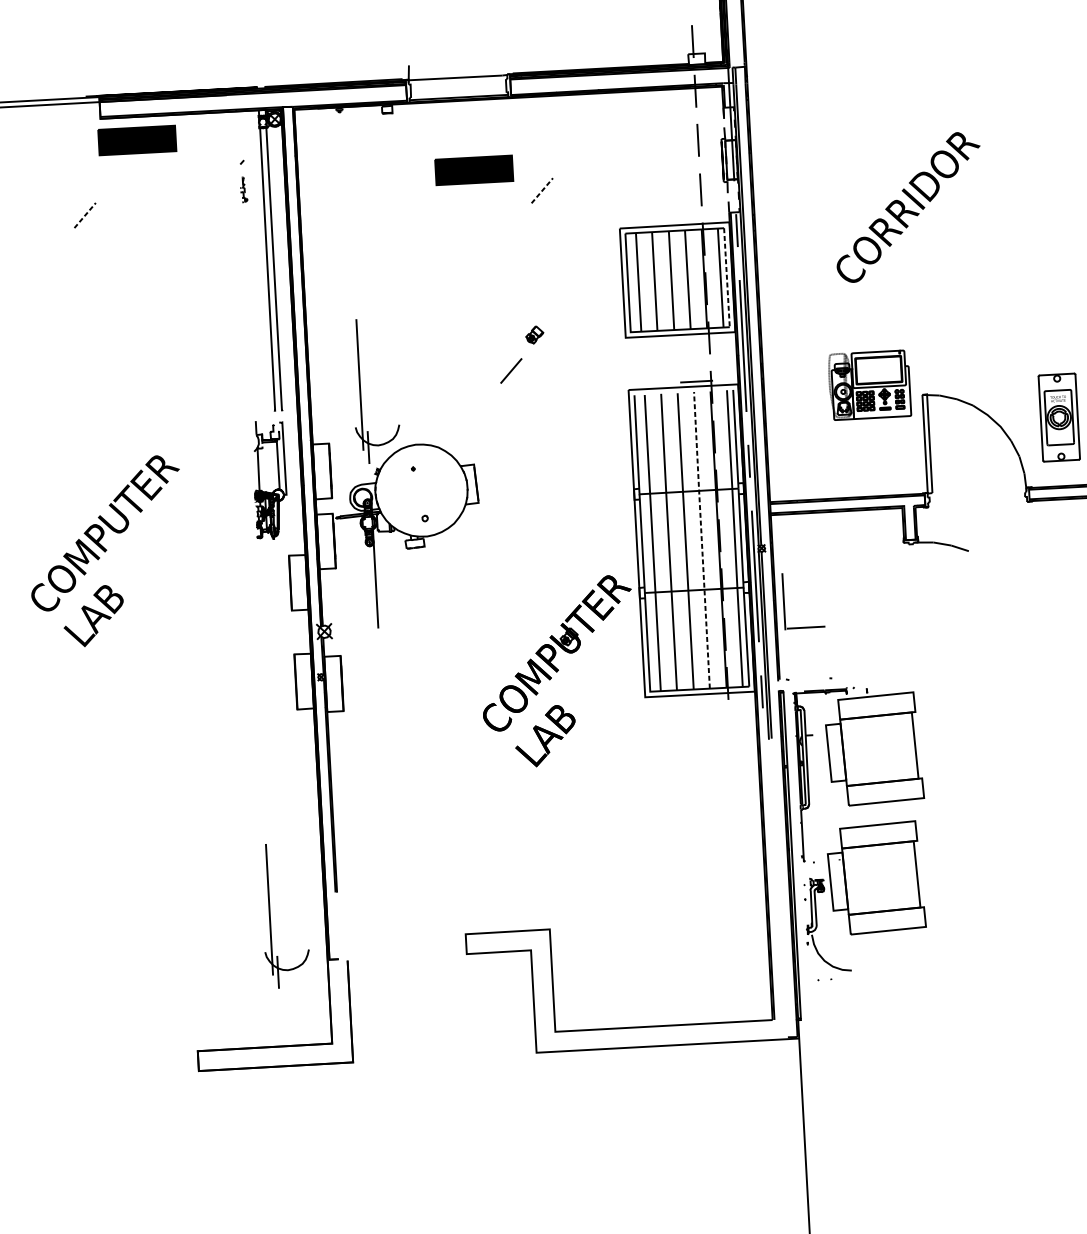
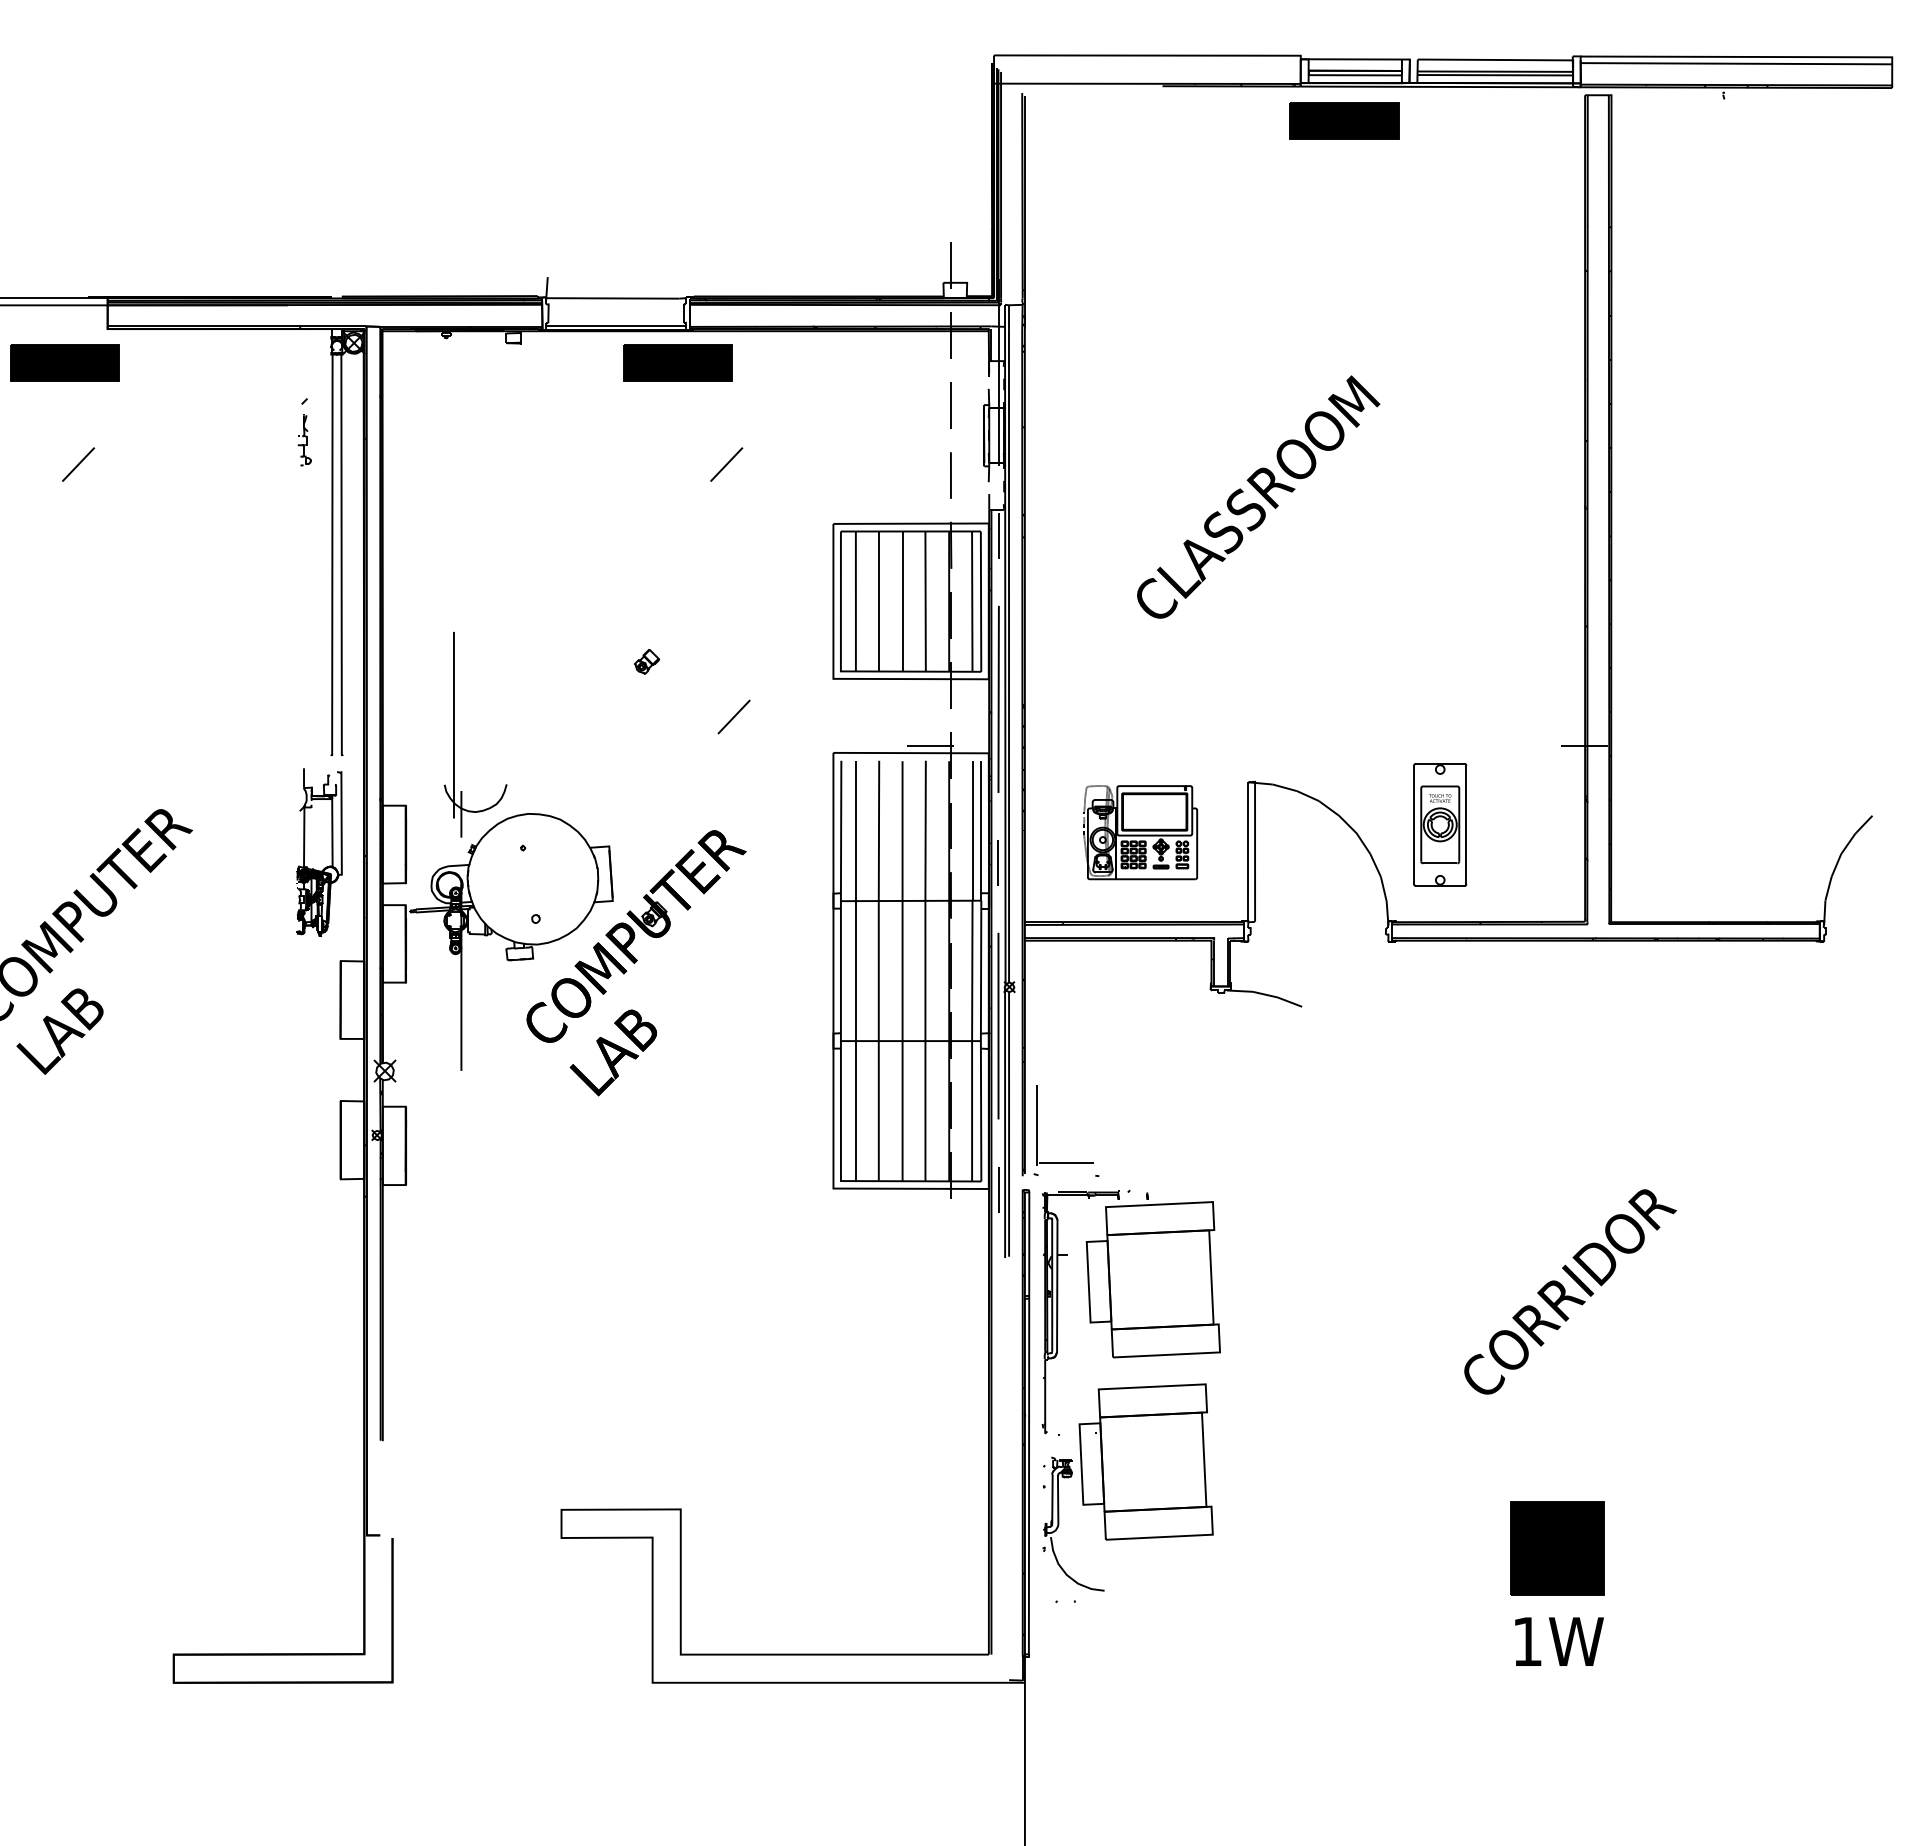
part: (136, 140) -> (64, 362), moved
part: (473, 170) -> (677, 362), moved
text: (925, 185) -> (1268, 486), CORRIDOR -> CLASSROOM
part: (243, 189) -> (304, 440), size x1.43
line: (542, 190) -> (727, 464), dashed -> solid
line: (85, 215) -> (78, 464), dashed -> solid
line: (727, 278) -> (981, 602), dashed -> solid
part: (535, 334) -> (647, 661), moved
line: (510, 370) -> (733, 716), moved
part: (869, 385) -> (1140, 832), moved
line: (701, 539) -> (925, 970), dashed -> solid
part: (784, 602) -> (1037, 1125), moved
part: (558, 672) -> (636, 963), moved
part: (270, 916) -> (286, 1469), removed

